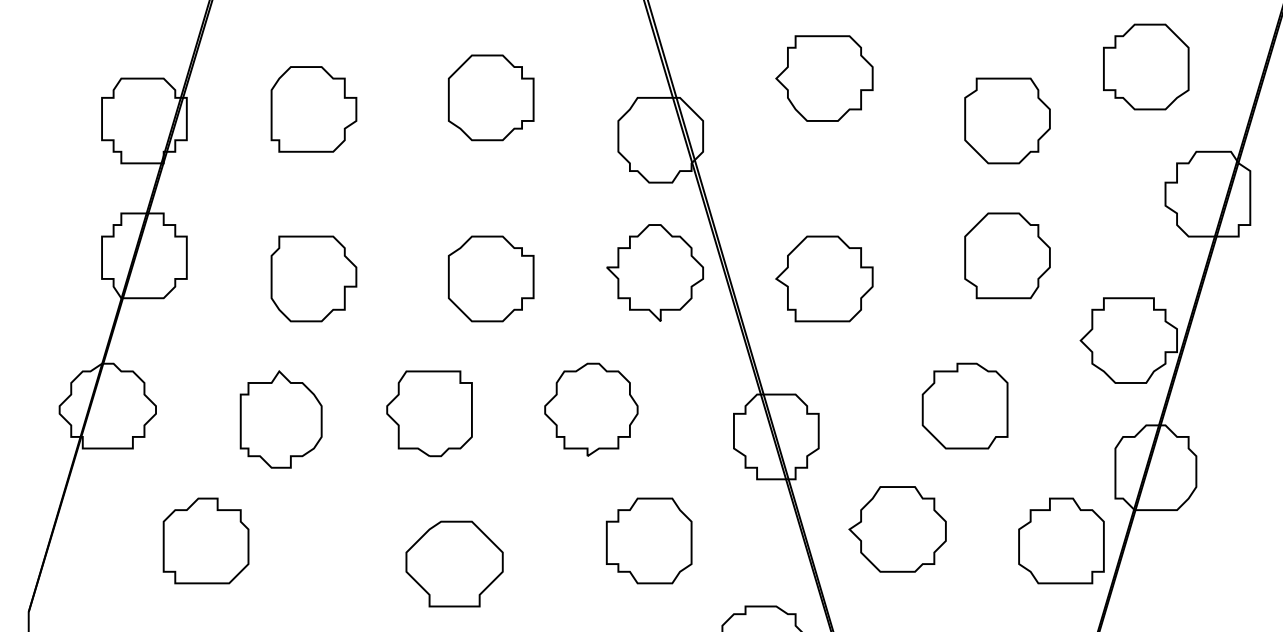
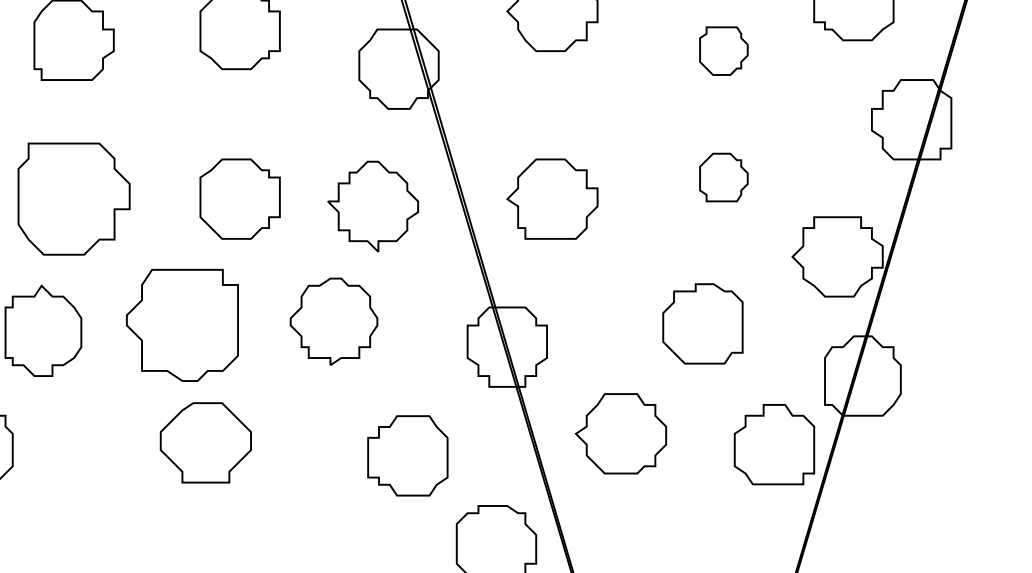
part: (1007, 120) -> (723, 50), size x0.6
part: (1007, 255) -> (723, 177), size x0.6
part: (654, 272) -> (372, 206), moved
part: (313, 278) -> (73, 198), size x1.4
part: (964, 405) -> (702, 323), moved
part: (429, 413) -> (182, 325), size x1.4
part: (648, 540) -> (407, 455), moved
part: (454, 563) -> (205, 442), moved

